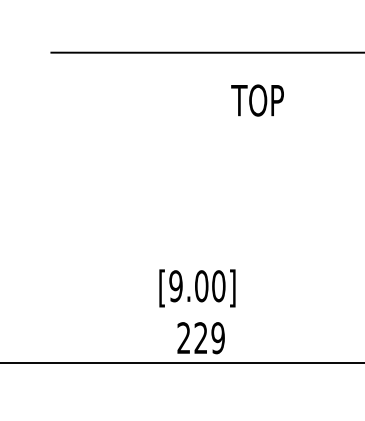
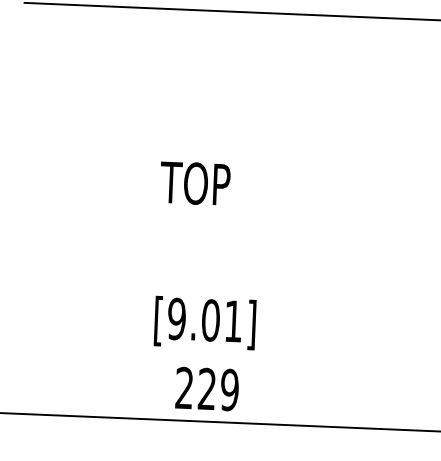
text: (257, 100) -> (195, 183), moved
text: (218, 286) -> (233, 321), [9.00] -> [9.01]

